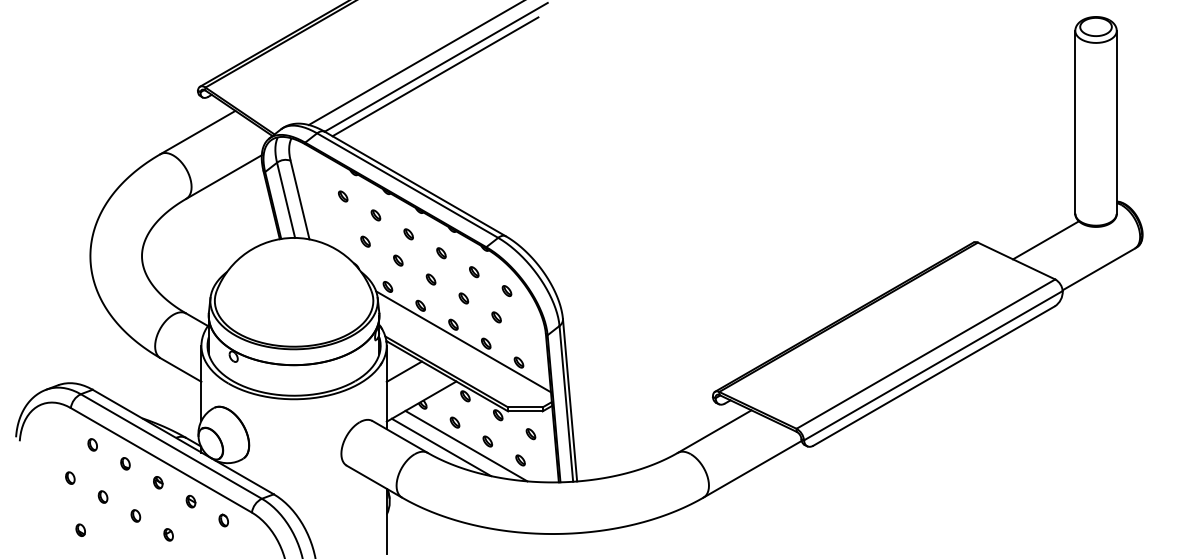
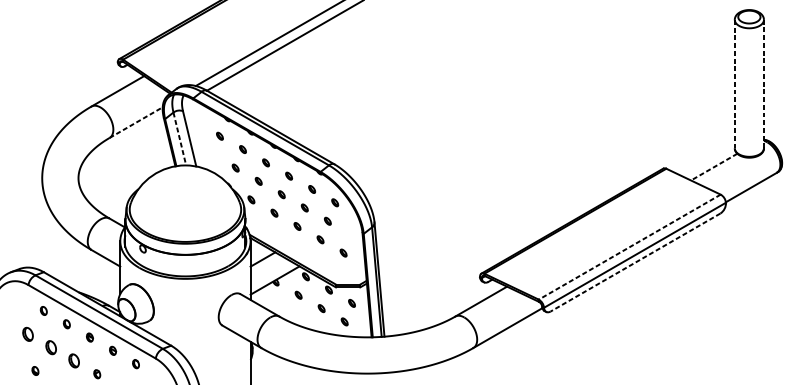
line: (435, 76) -> (284, 51), removed
line: (1116, 121) -> (763, 83), solid -> dashed
line: (1075, 122) -> (734, 84), solid -> dashed
line: (224, 177) -> (136, 122), solid -> dashed
line: (286, 200) -> (180, 139), solid -> dashed
line: (1045, 240) -> (713, 167), solid -> dashed
line: (463, 341) -> (304, 238), removed
line: (925, 354) -> (629, 247), solid -> dashed
line: (933, 376) -> (635, 262), solid -> dashed
line: (466, 445) -> (306, 311), removed
line: (441, 447) -> (289, 312), removed
part: (70, 477) -> (28, 333), size x1.6
part: (102, 496) -> (50, 347), size x1.6
part: (135, 515) -> (73, 360), size x1.6

